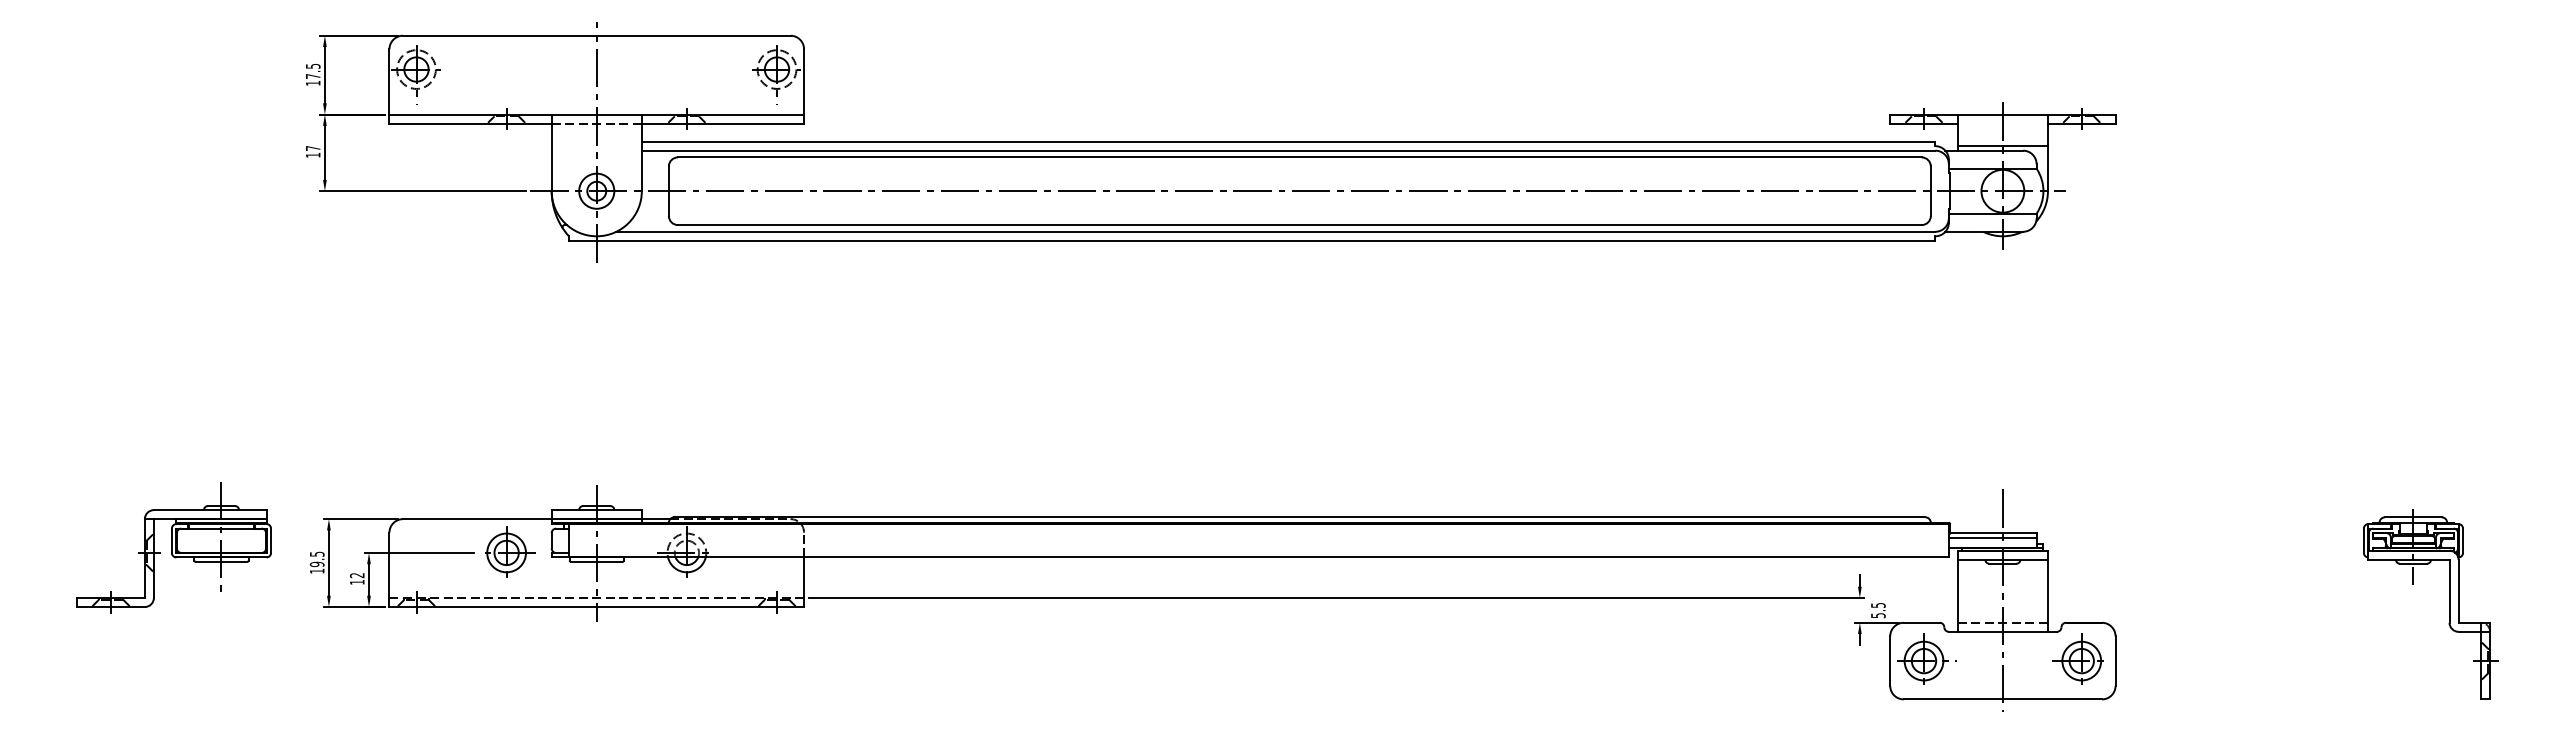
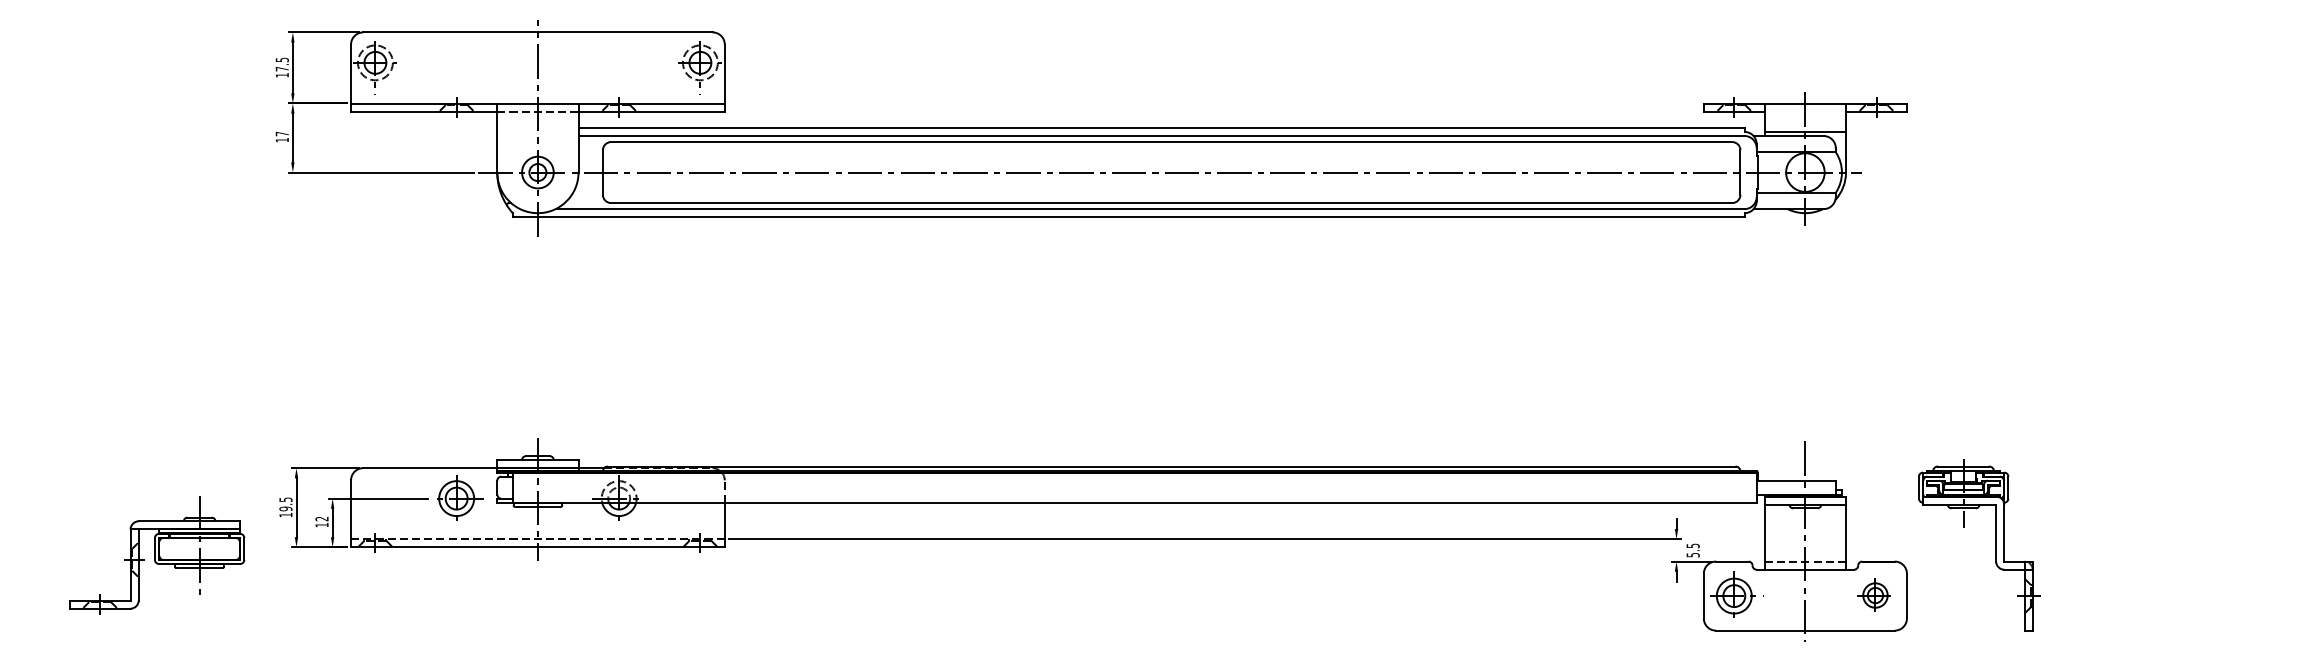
line: (1992, 537) -> (1796, 484), removed
part: (173, 547) -> (156, 554), moved
part: (2449, 604) -> (1996, 545), moved
part: (2077, 658) -> (1872, 593), size x0.7

